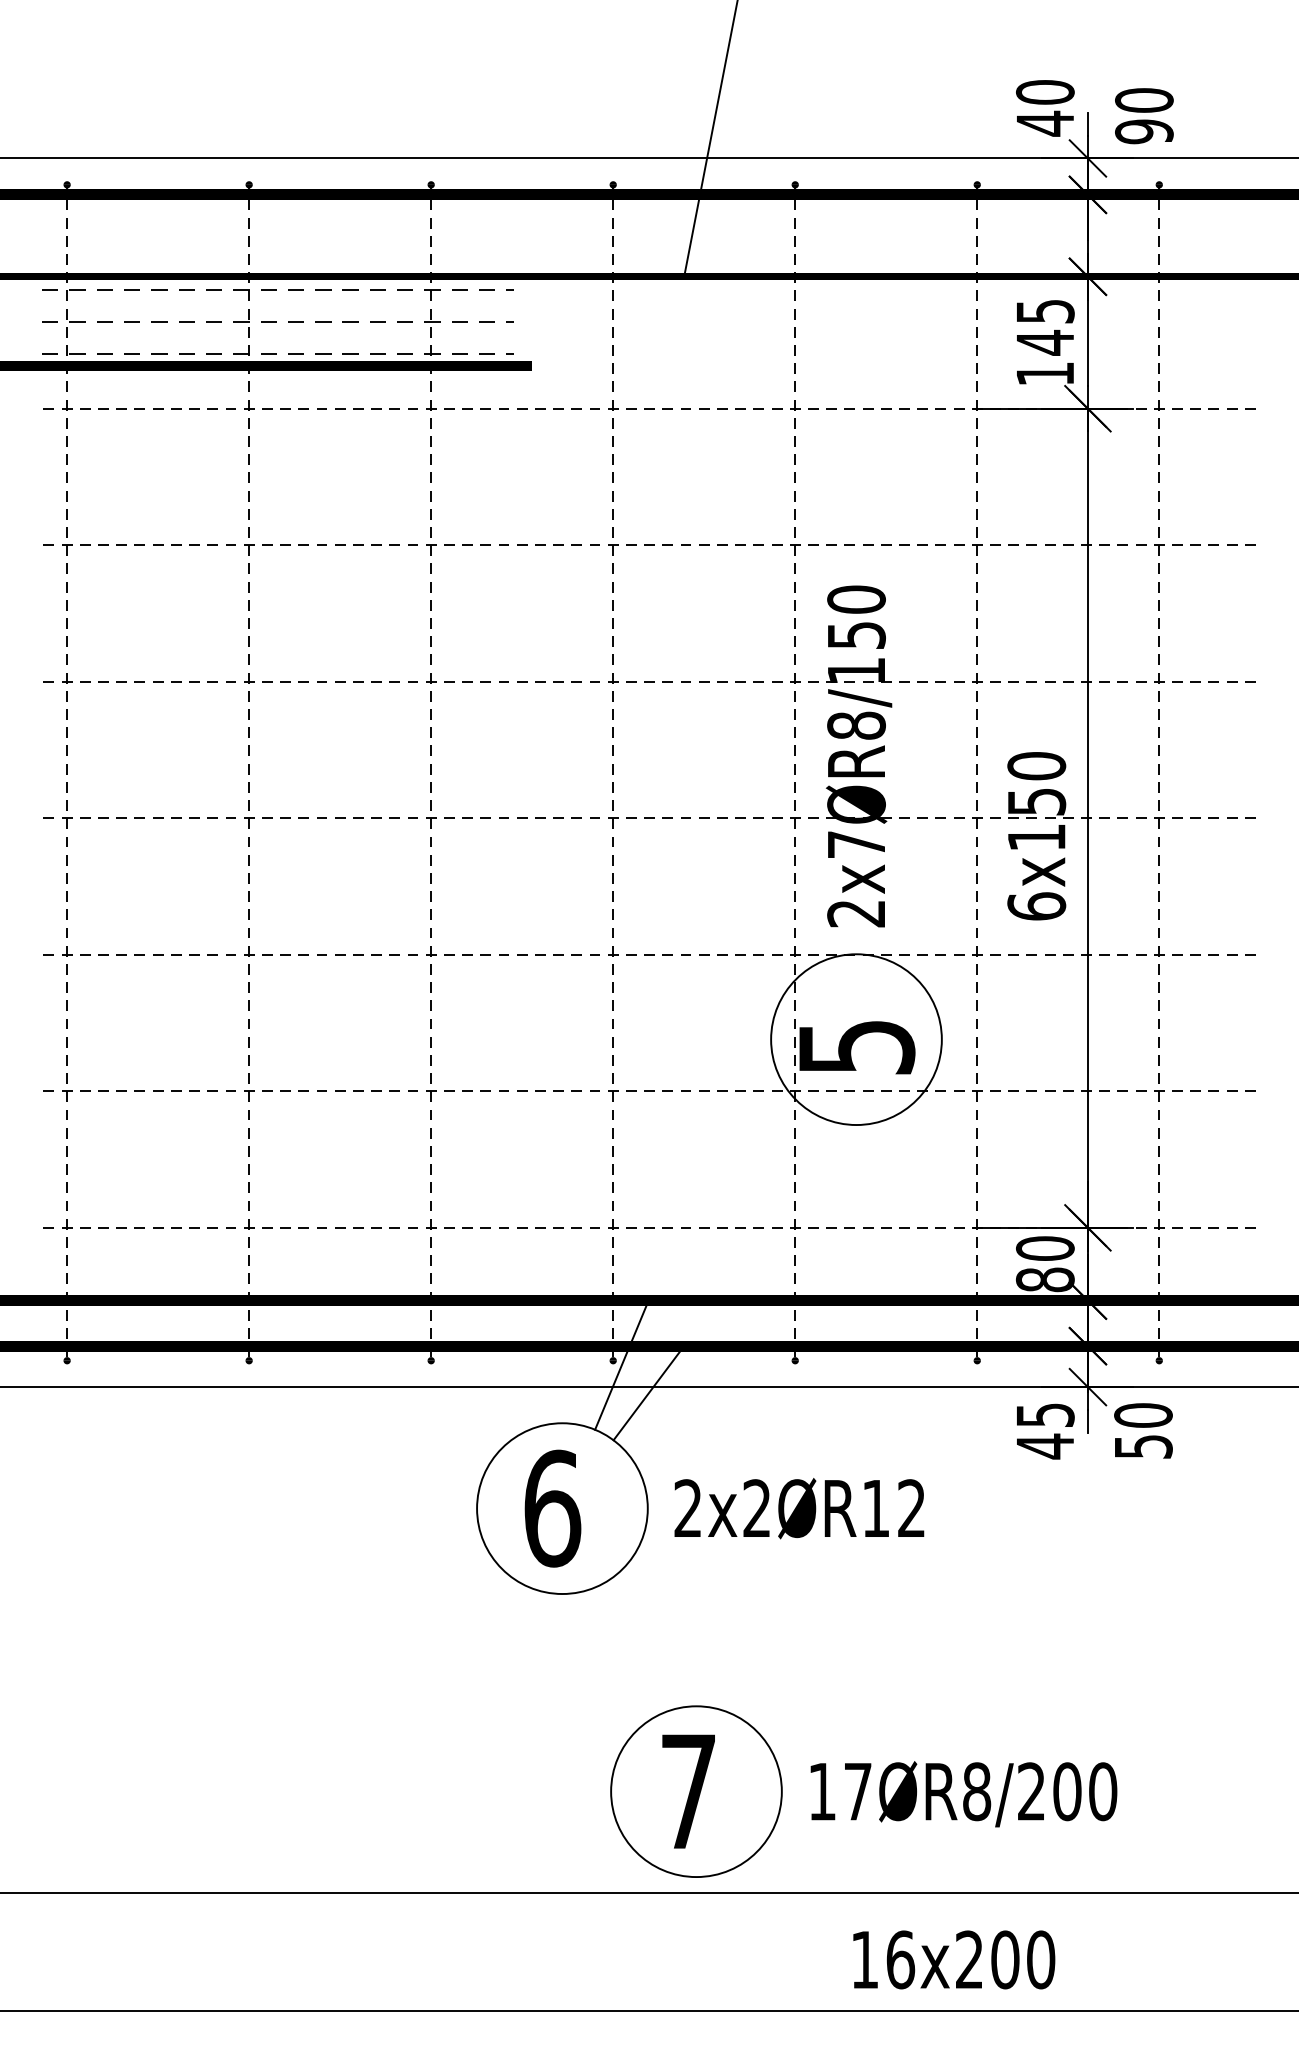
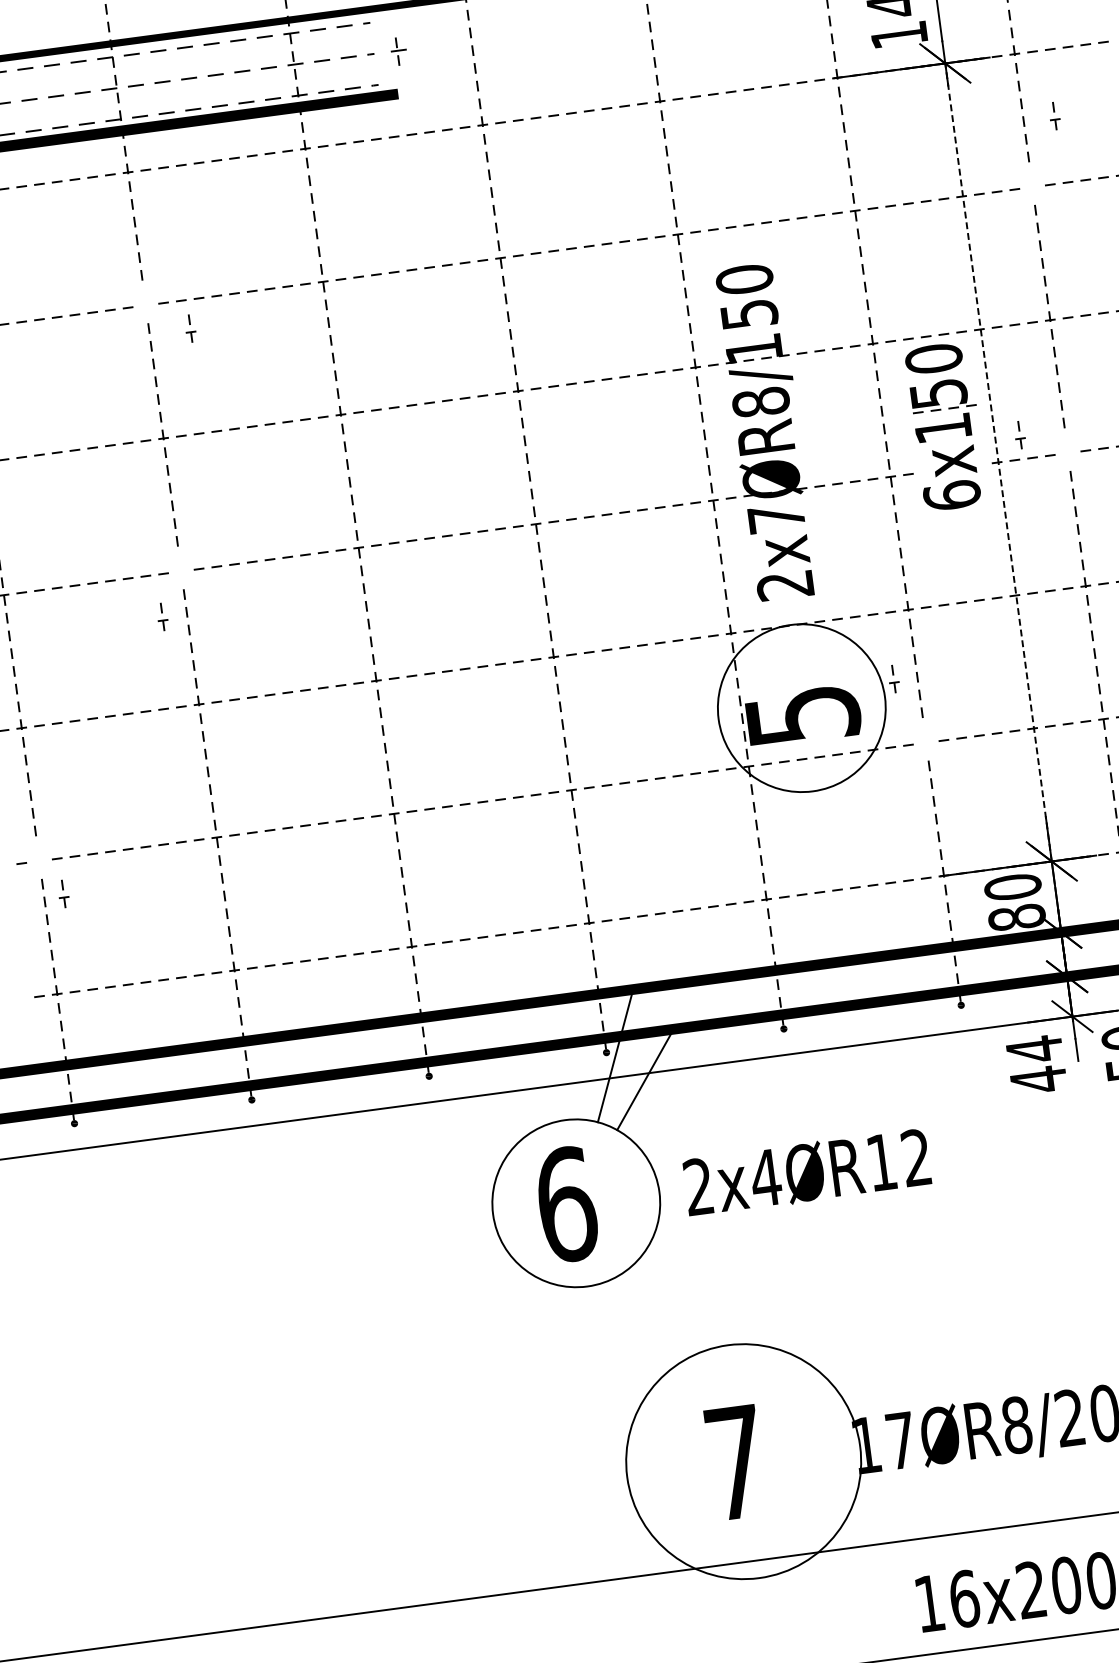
part: (538, 323) -> (398, 51), added
part: (249, 541) -> (190, 328), moved
part: (1159, 541) -> (1055, 115), moved
part: (249, 814) -> (162, 616), moved
part: (1159, 814) -> (1020, 434), moved
line: (1087, 818) -> (998, 462), solid -> dashed
part: (1040, 836) -> (946, 426), moved
part: (67, 1087) -> (64, 893), moved
part: (977, 1087) -> (894, 678), moved
text: (1045, 1415) -> (1034, 1049), 45 -> 44
text: (756, 1507) -> (765, 1177), 2x2ØR12 -> 2x4ØR12
circle: (696, 1791) -> (743, 1461), size x1.4

